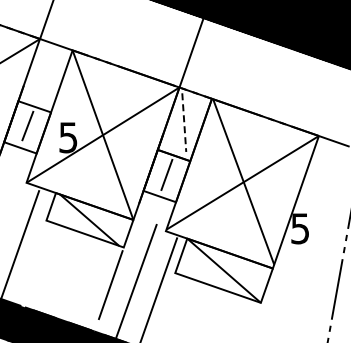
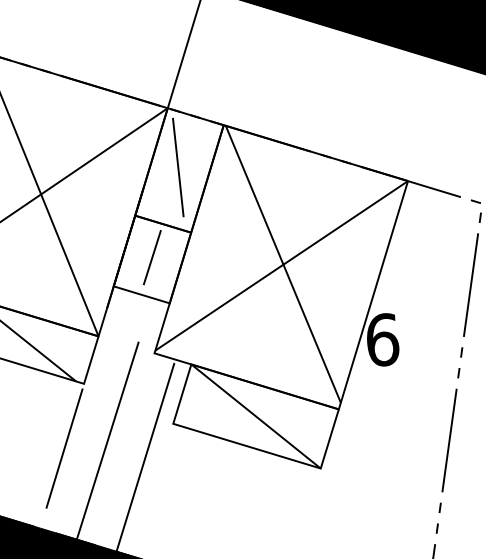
line: (184, 123) -> (178, 169), dashed -> solid
text: (300, 228) -> (382, 339), 5 -> 6

